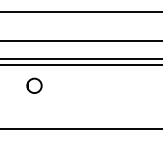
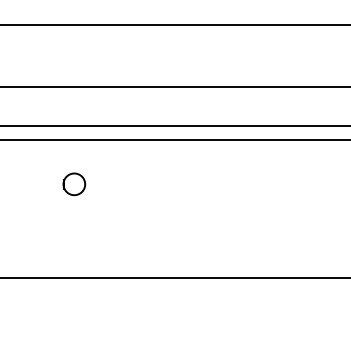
circle: (34, 85) -> (74, 183), size x0.7

